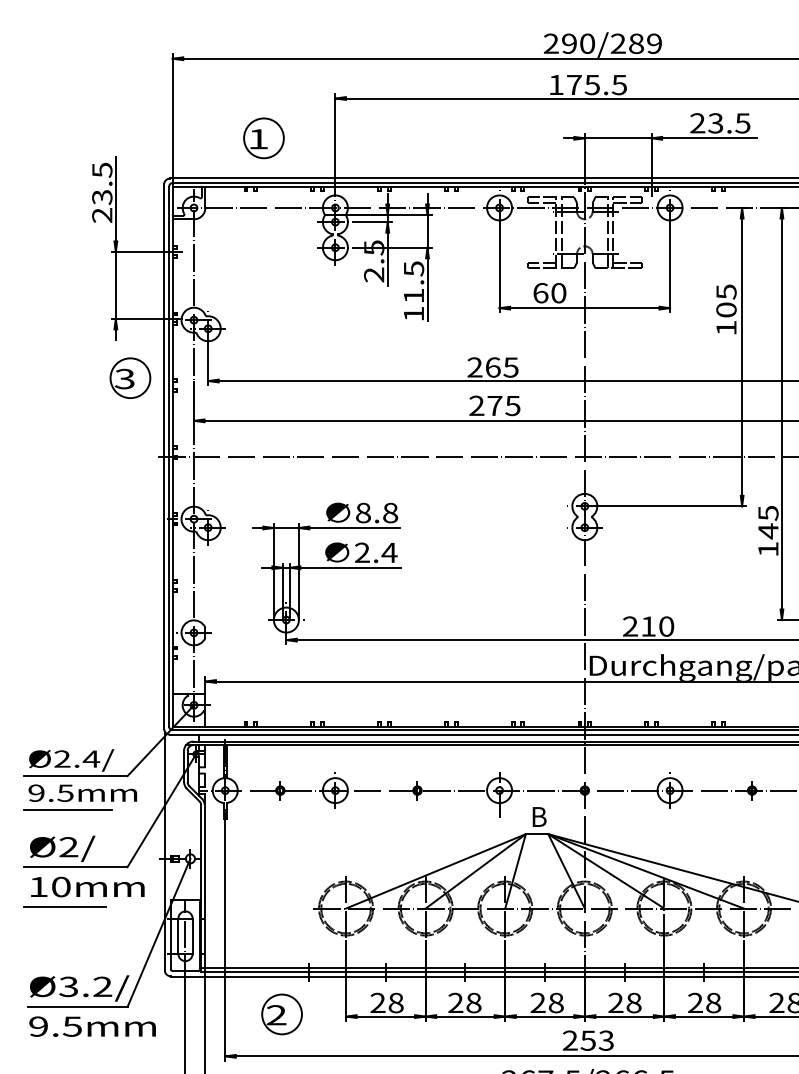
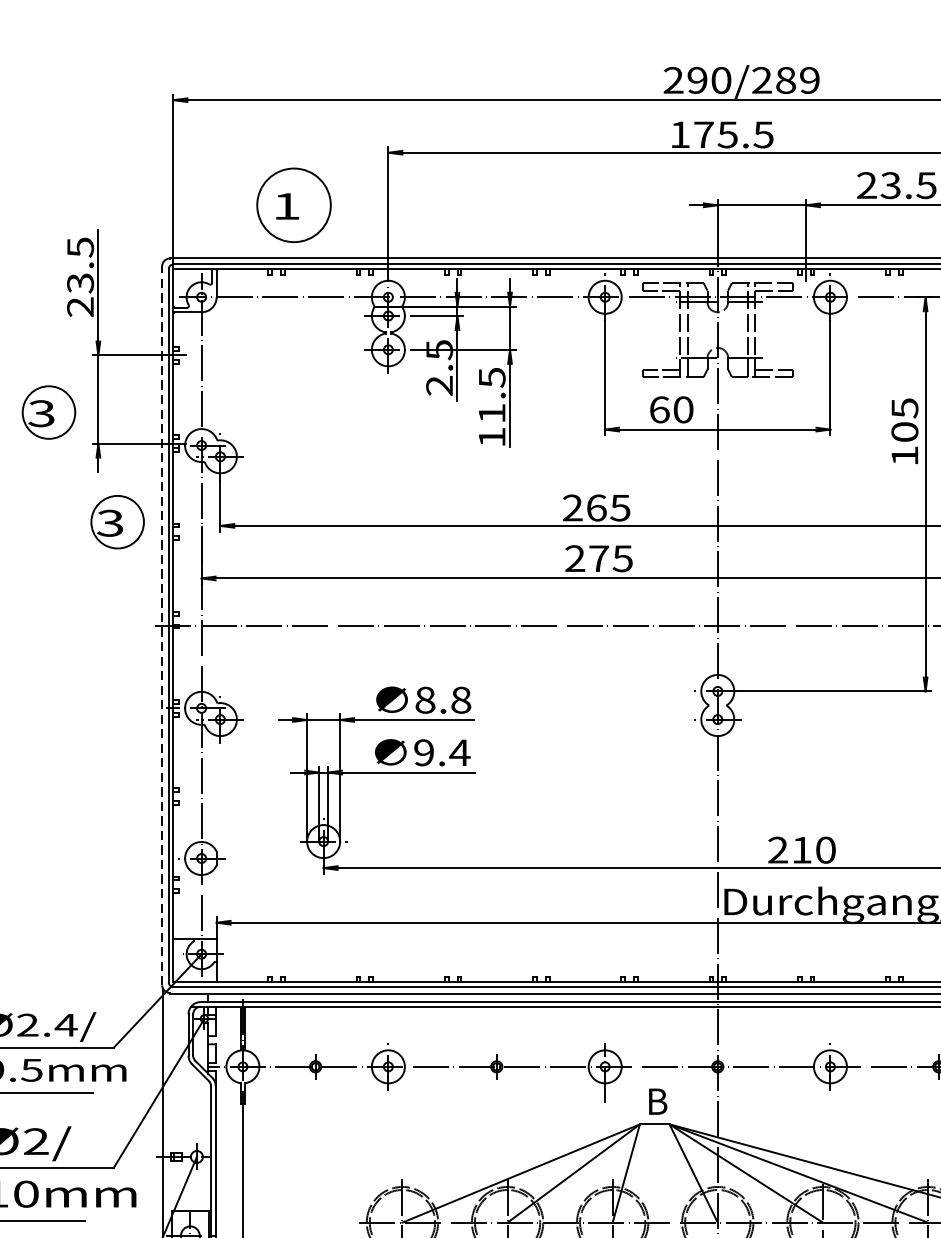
circle: (263, 138) -> (293, 205), size x1.4
part: (78, 294) -> (49, 411), added
line: (164, 456) -> (162, 625), solid -> dashed
text: (362, 553) -> (424, 753), 2.4 -> 9.4

